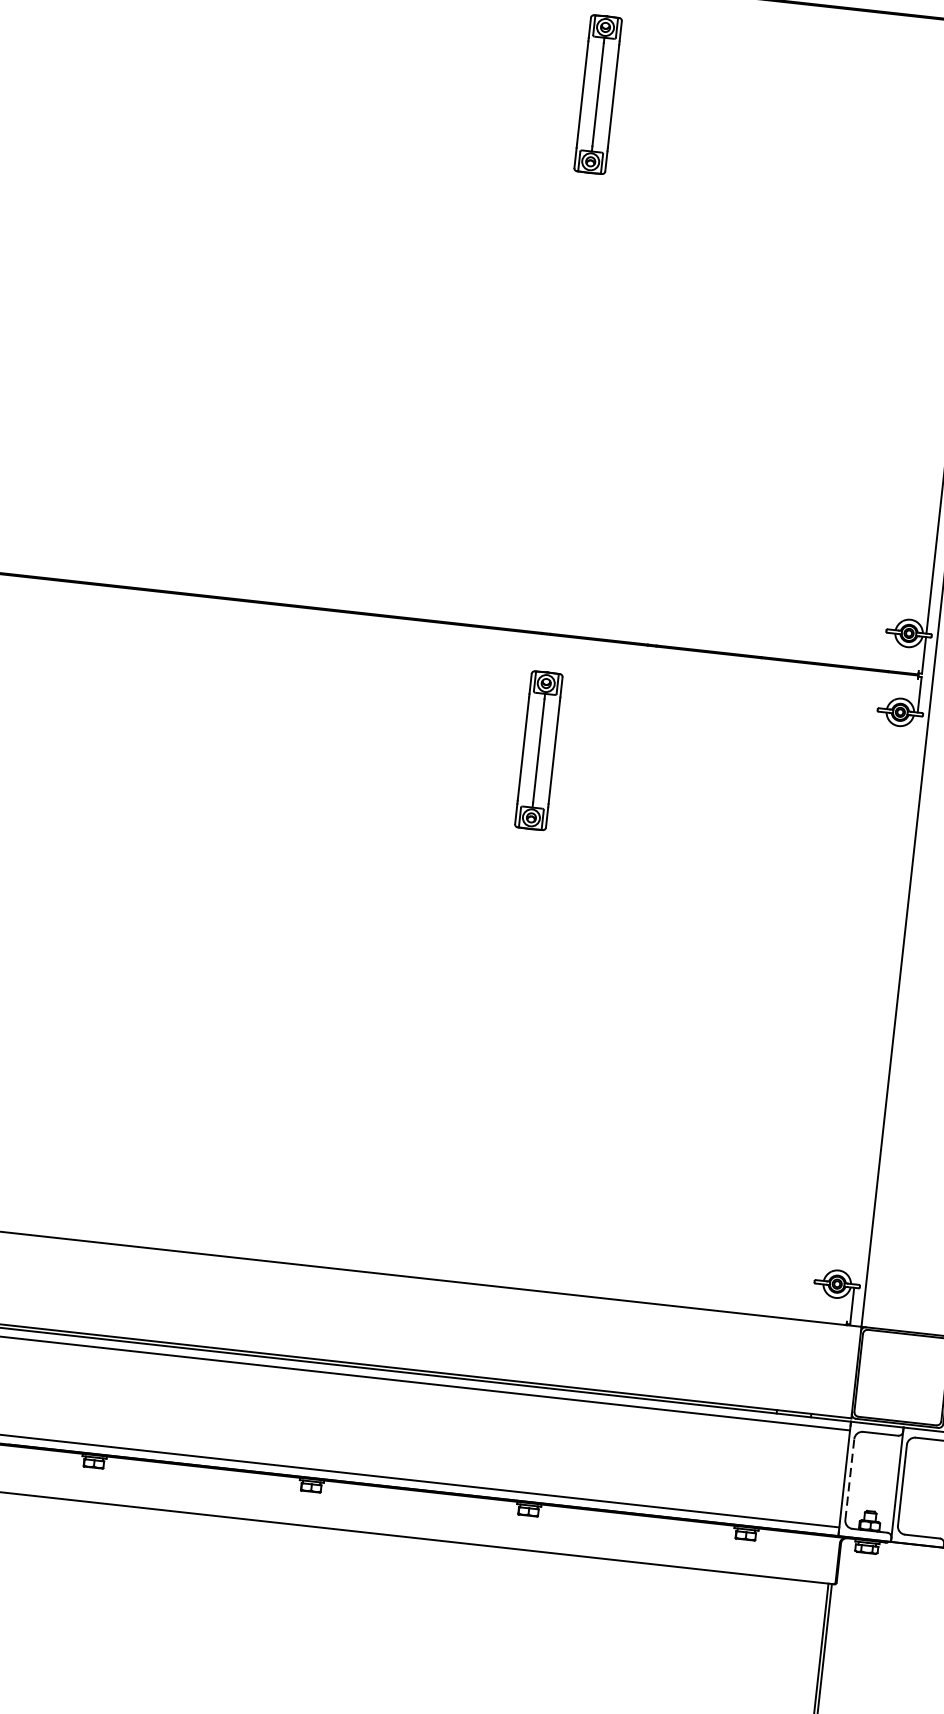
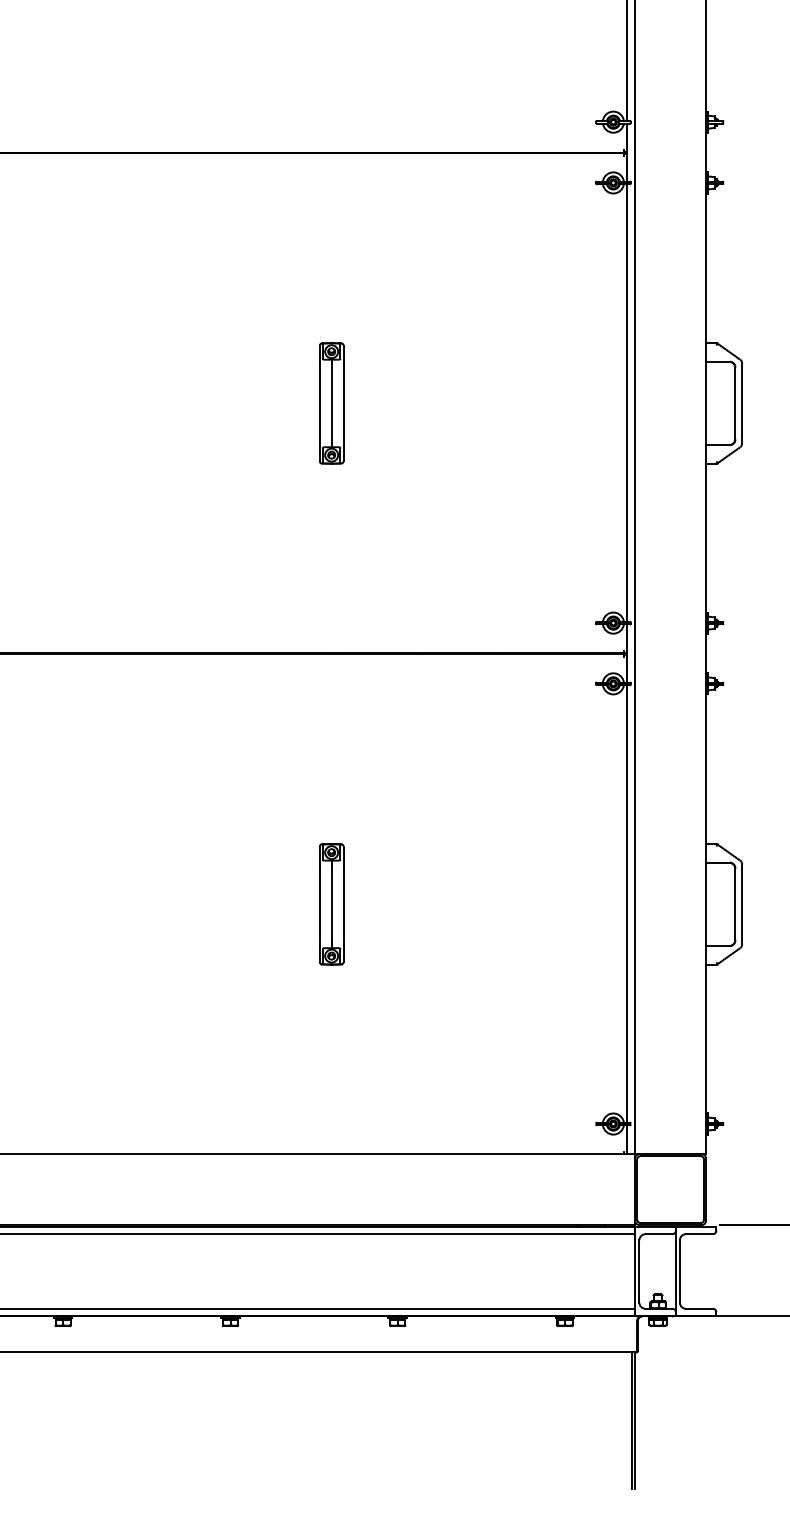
part: (597, 94) -> (331, 403), moved
part: (538, 750) -> (331, 904), moved
line: (885, 999) -> (626, 903), added
line: (849, 1479) -> (639, 1271), dashed -> solid

